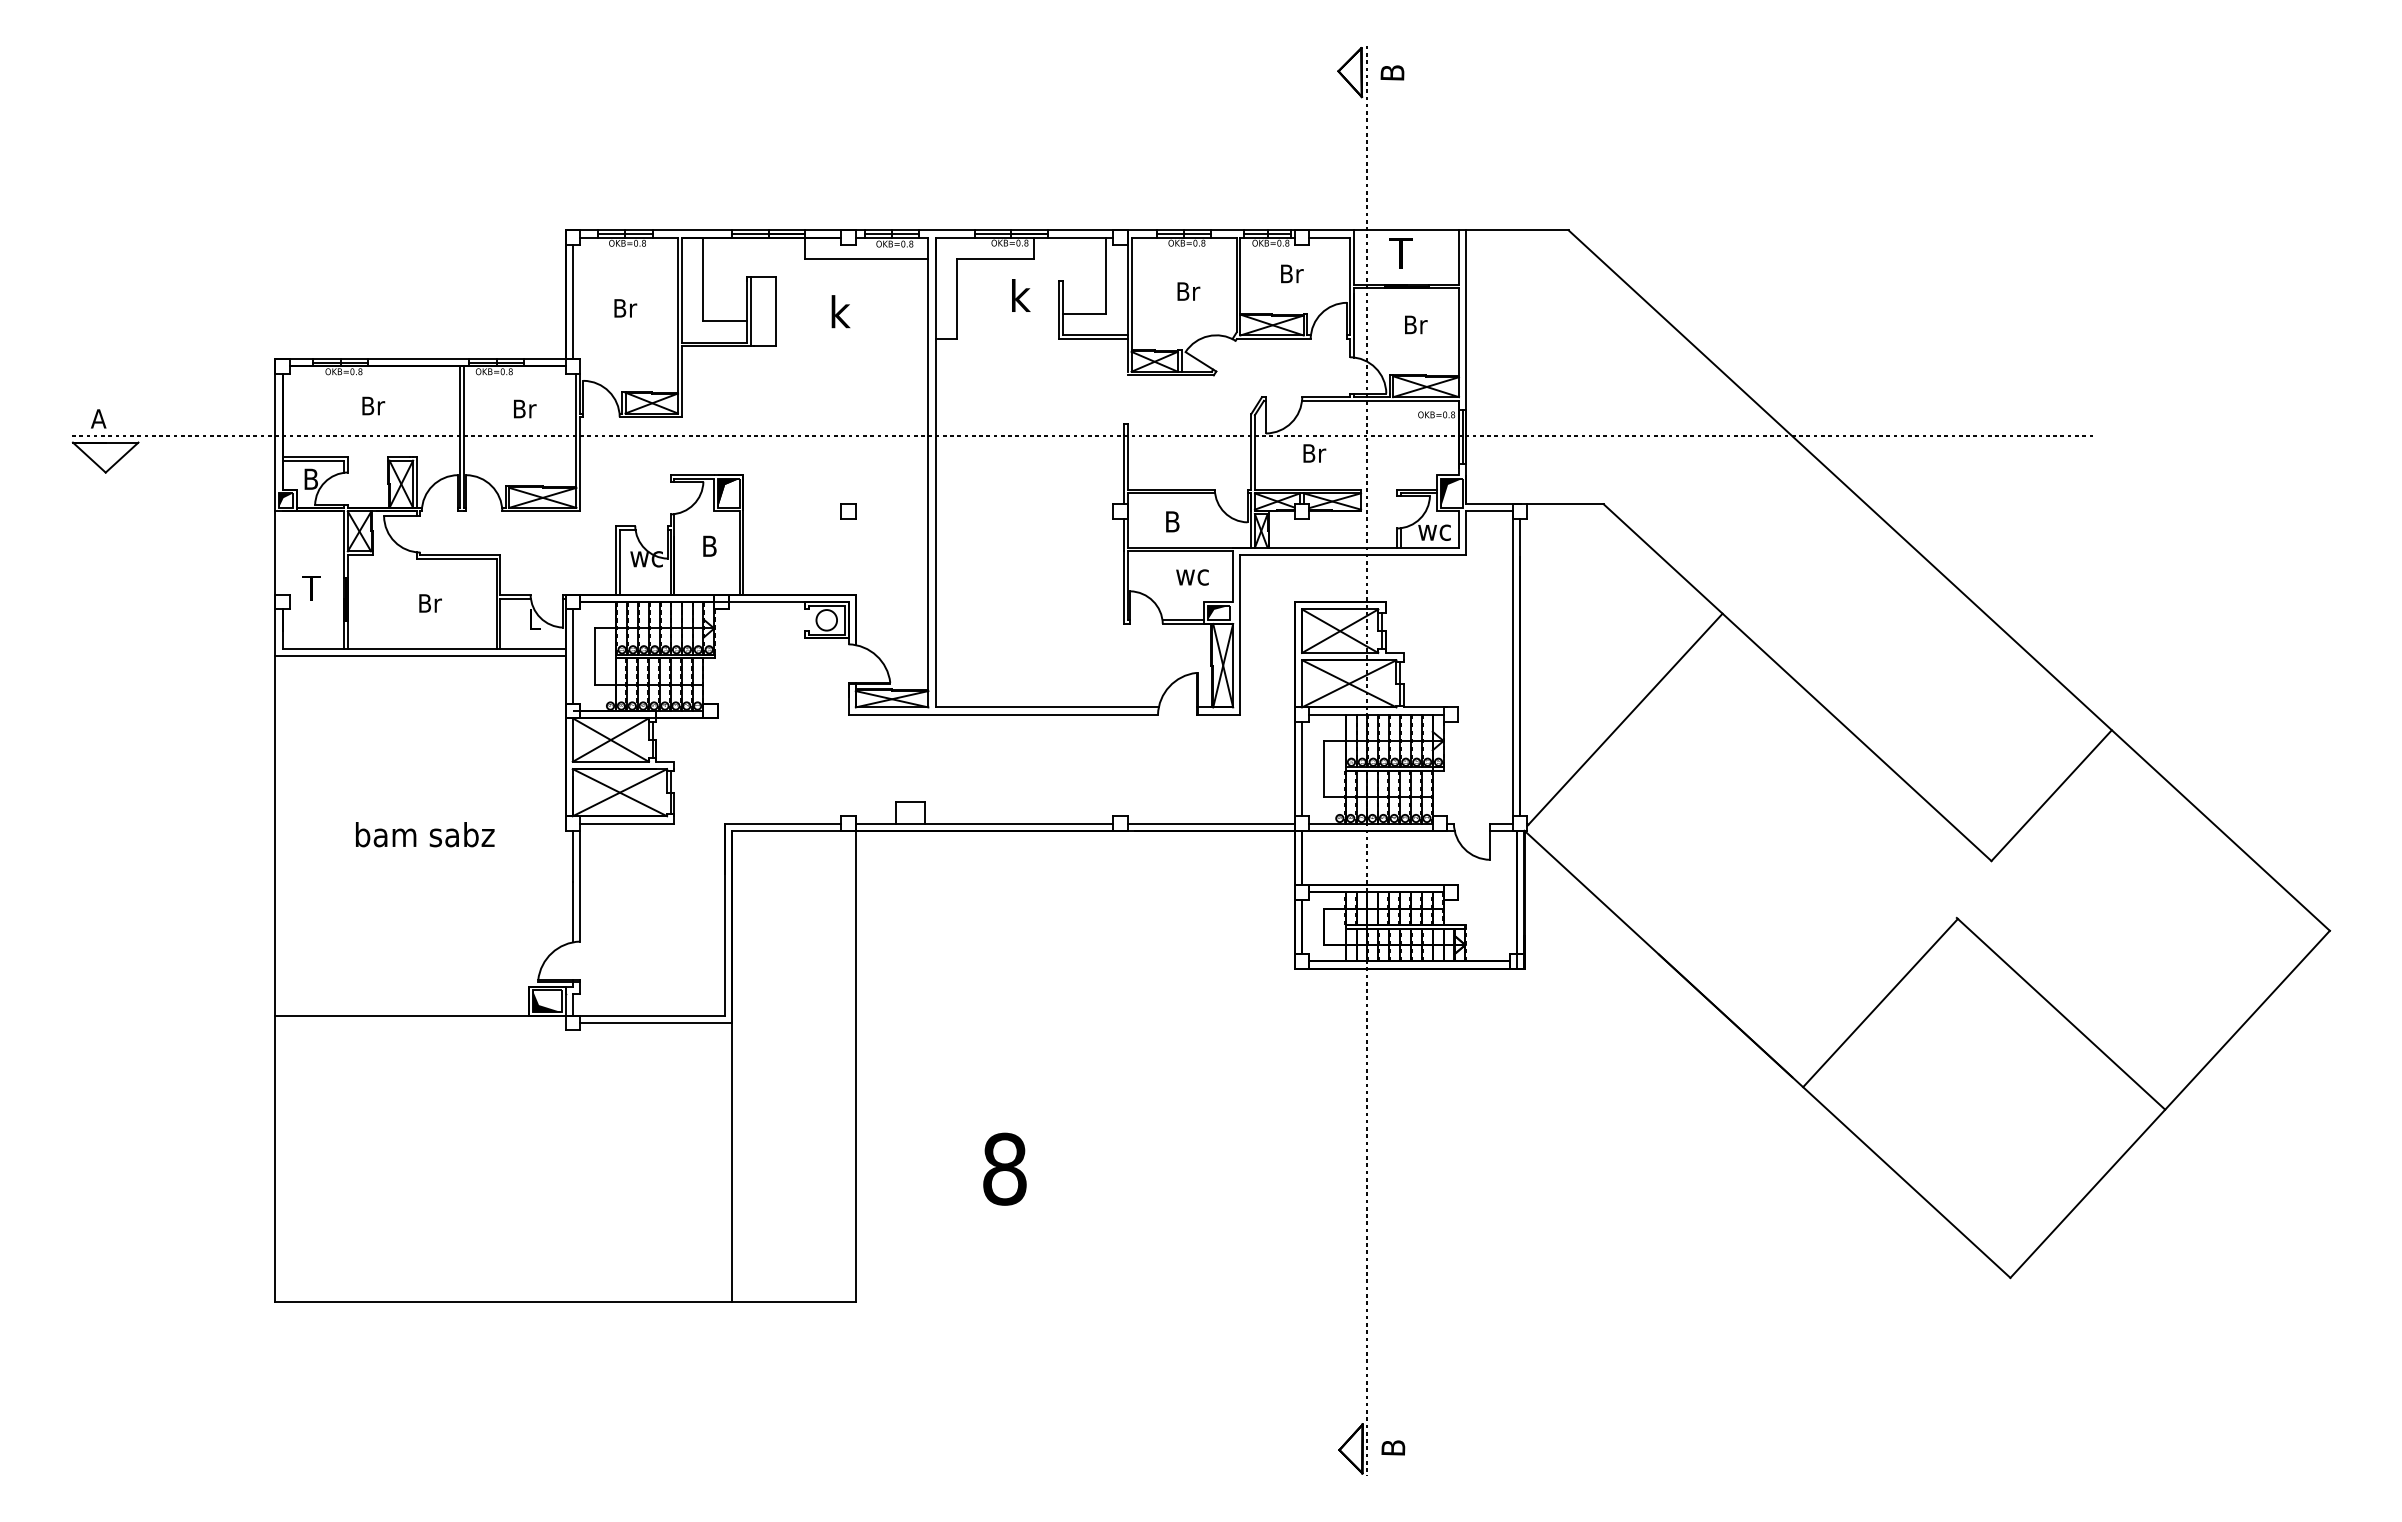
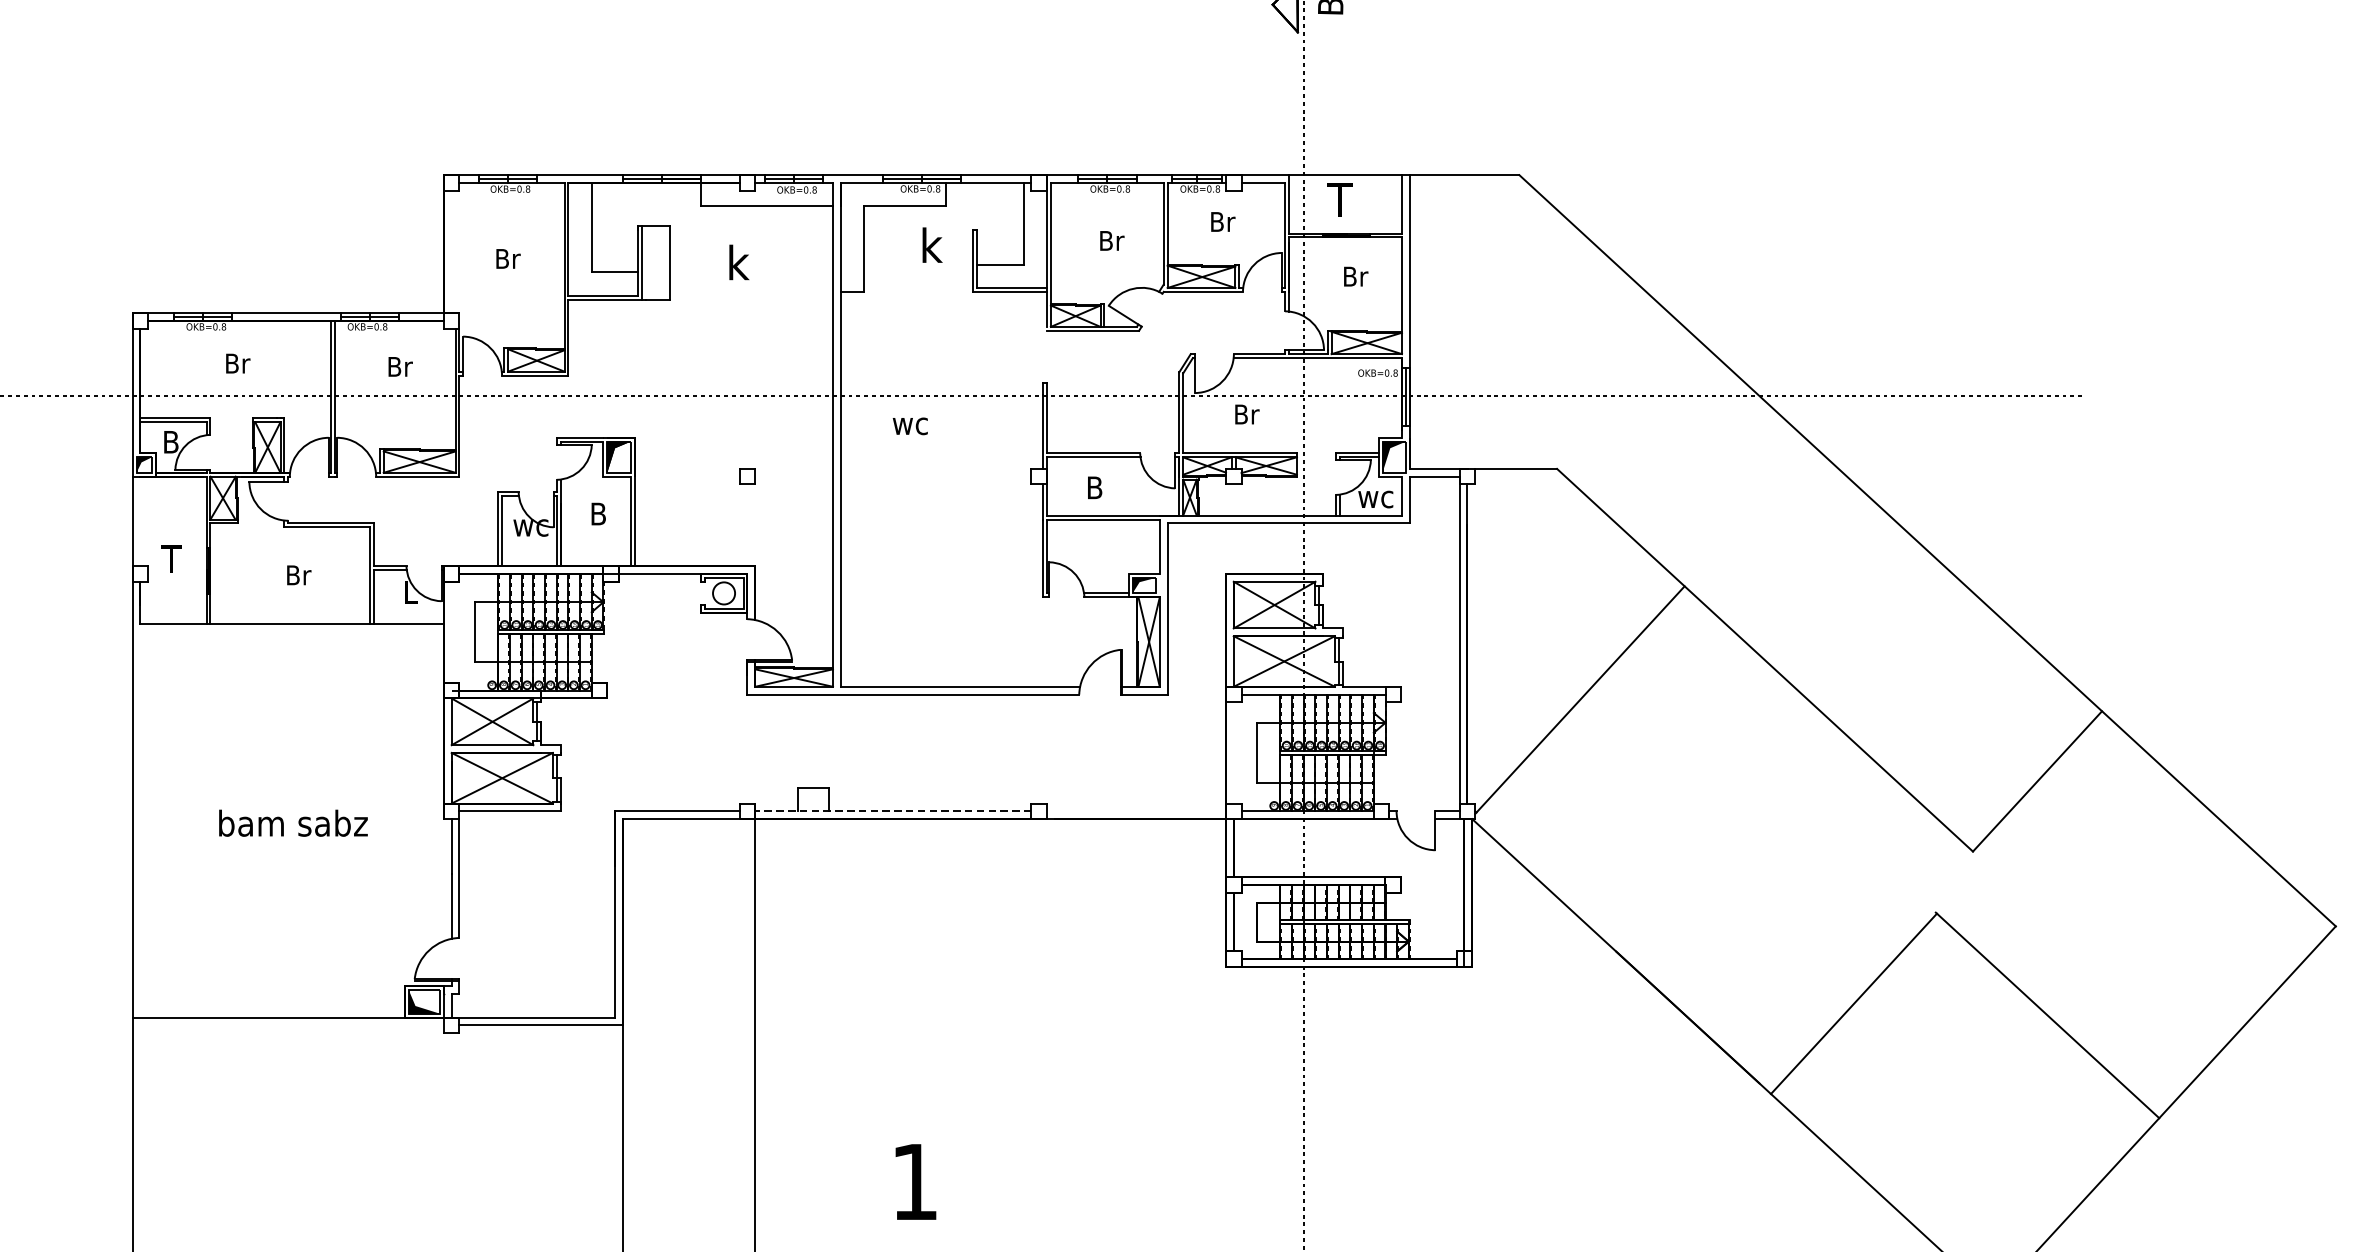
line: (572, 301) -> (451, 251), removed
text: (1192, 577) -> (910, 426), moved
line: (420, 656) -> (288, 632), removed
line: (572, 656) -> (451, 632), removed
line: (1302, 768) -> (1234, 752), removed
line: (984, 823) -> (893, 811), solid -> dashed
line: (1210, 823) -> (1135, 811), removed
text: (1004, 1168) -> (914, 1181), 8 -> 1

